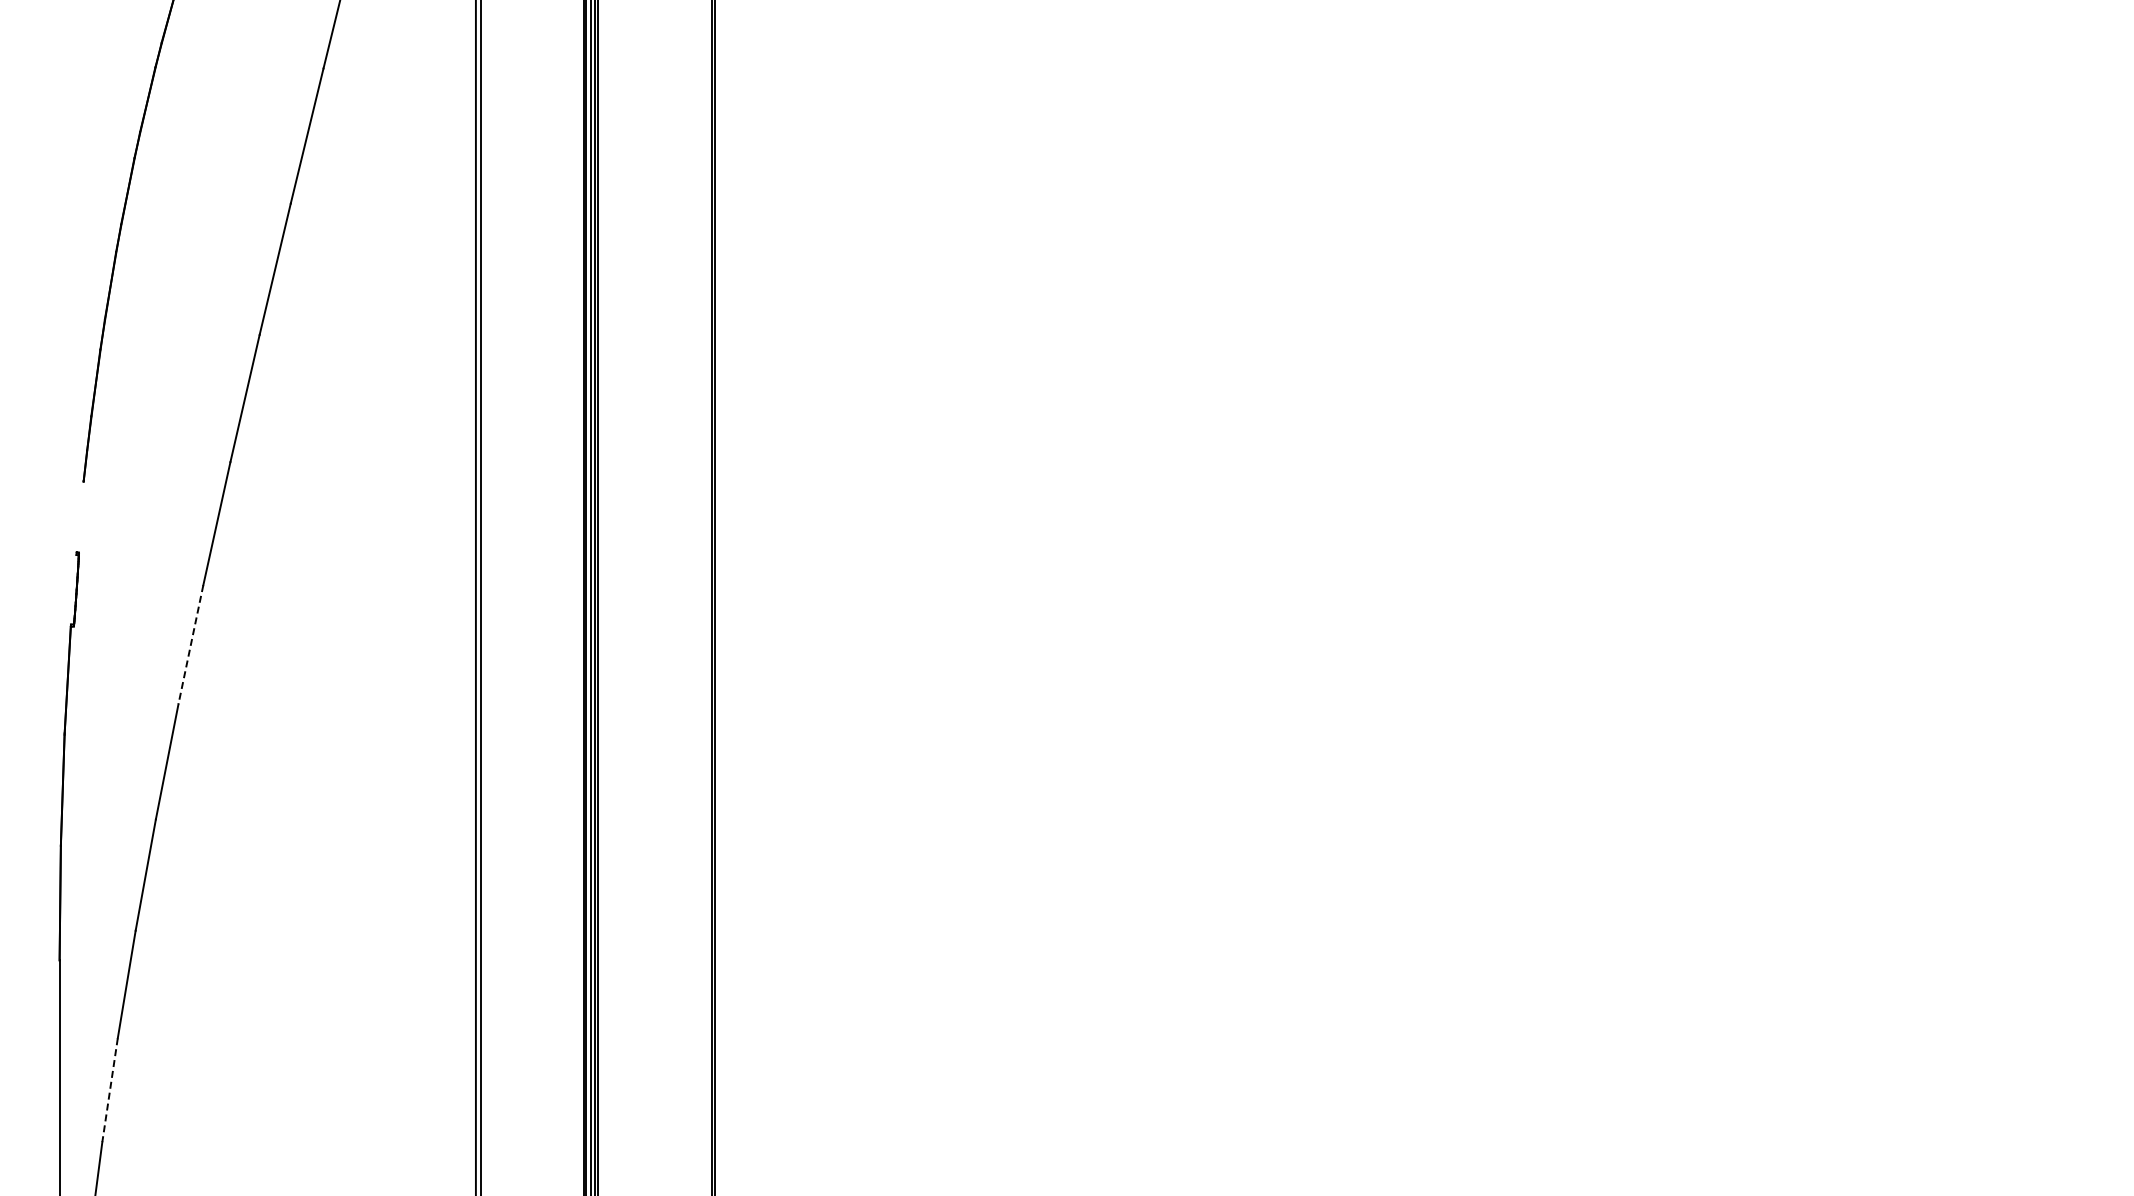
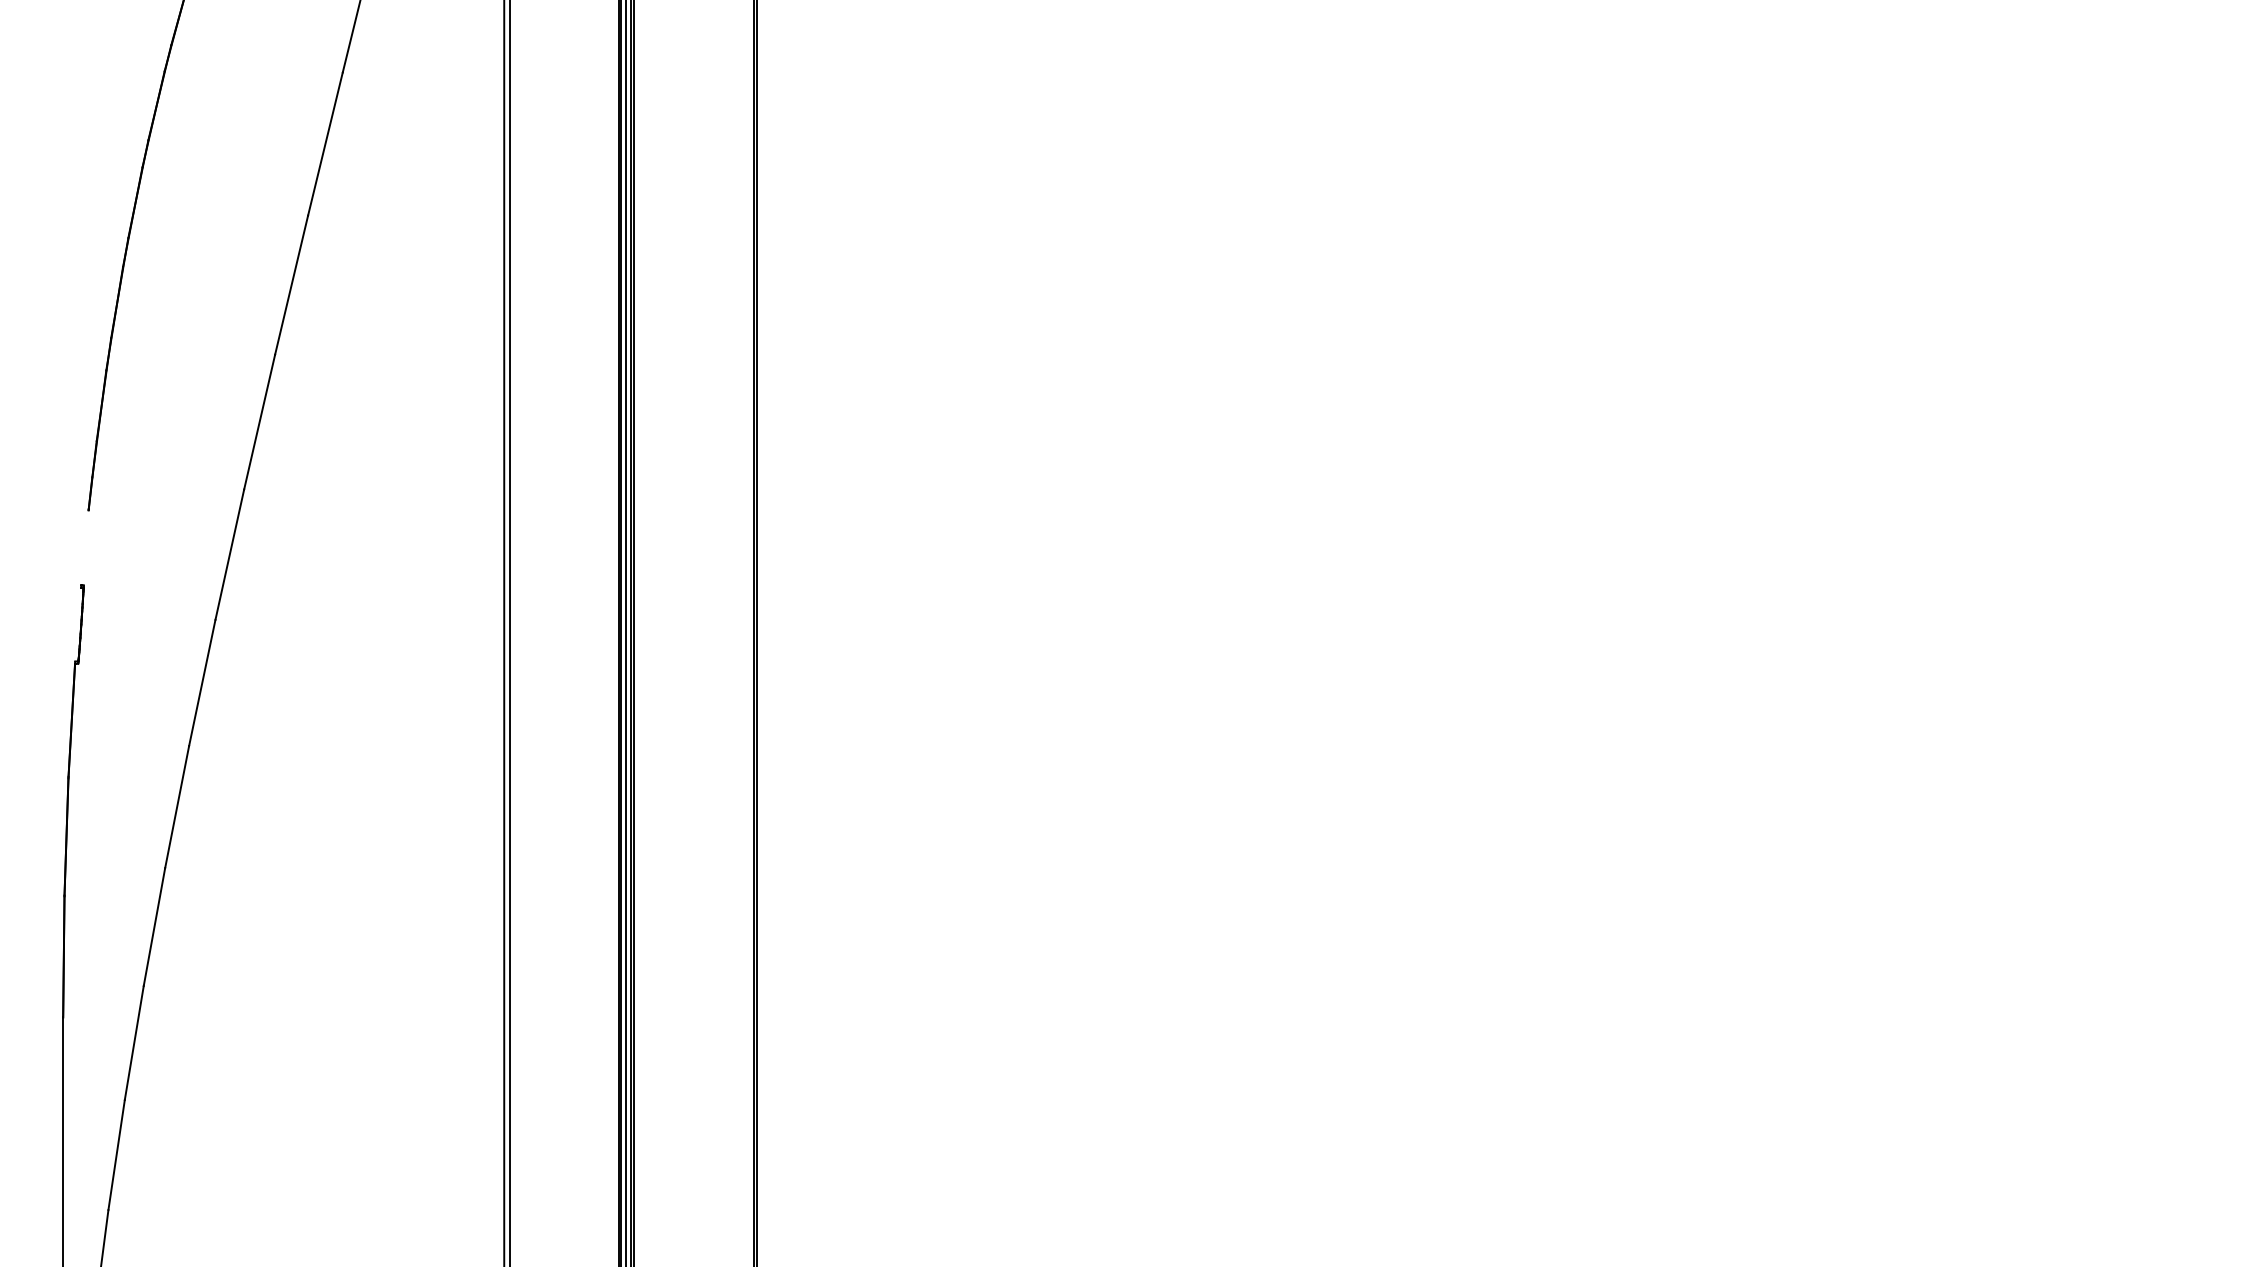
line: (190, 644) -> (201, 682), dashed -> solid
line: (110, 1090) -> (117, 1155), dashed -> solid

